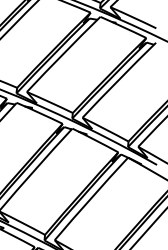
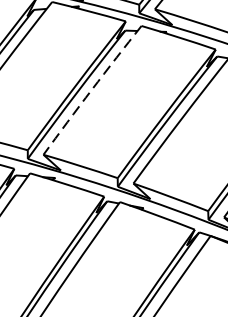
arc: (63, 54) -> (92, 90), solid -> dashed

